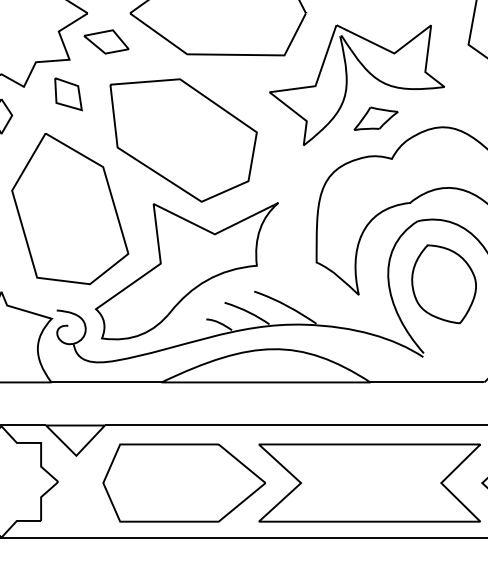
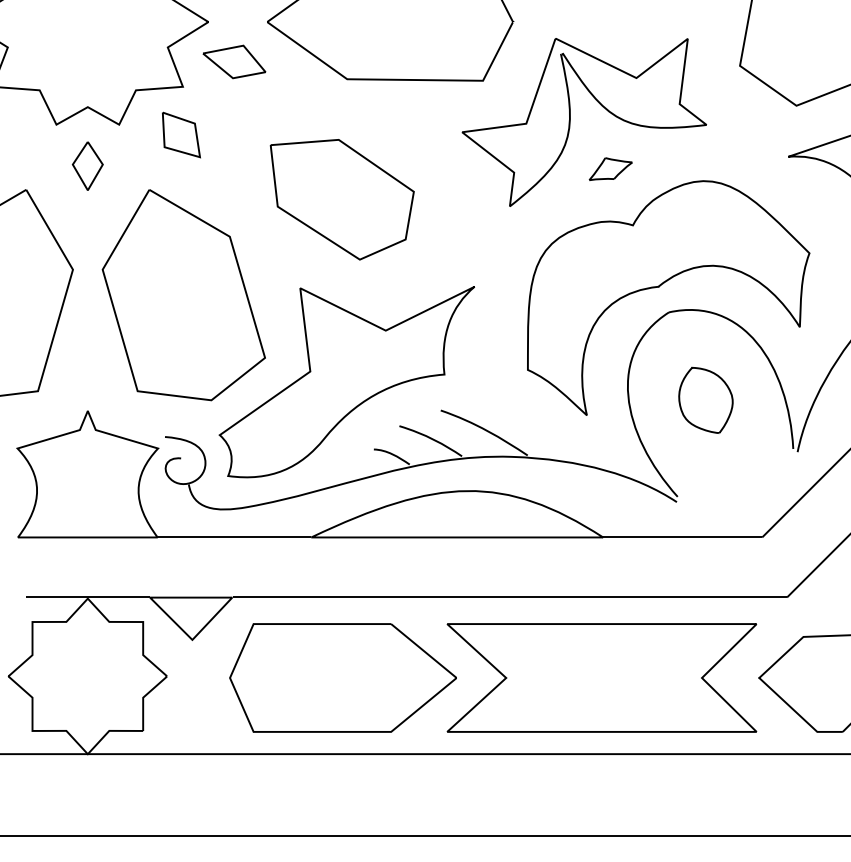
part: (375, 118) -> (610, 168), size x0.7
part: (183, 140) -> (342, 199), size x0.7
part: (443, 284) -> (705, 400), size x0.6

